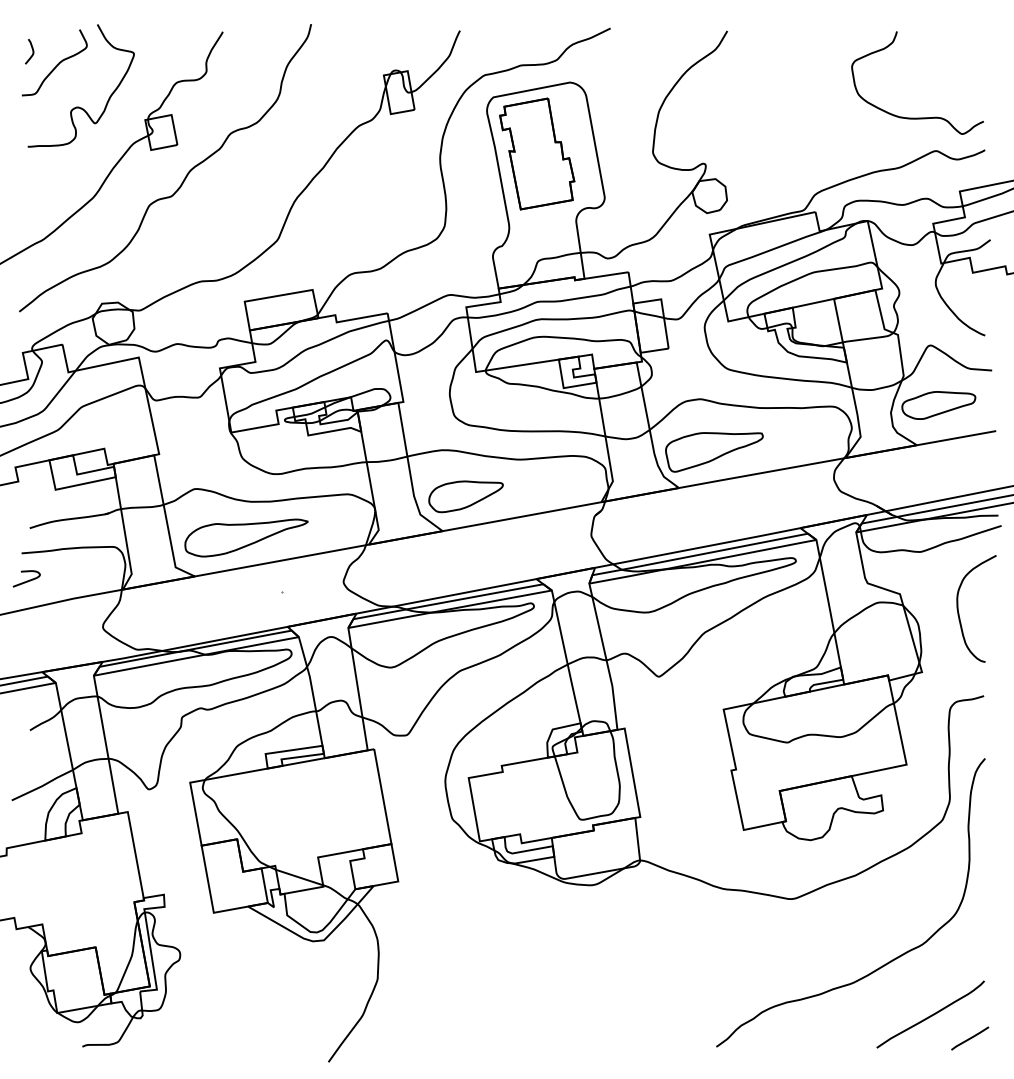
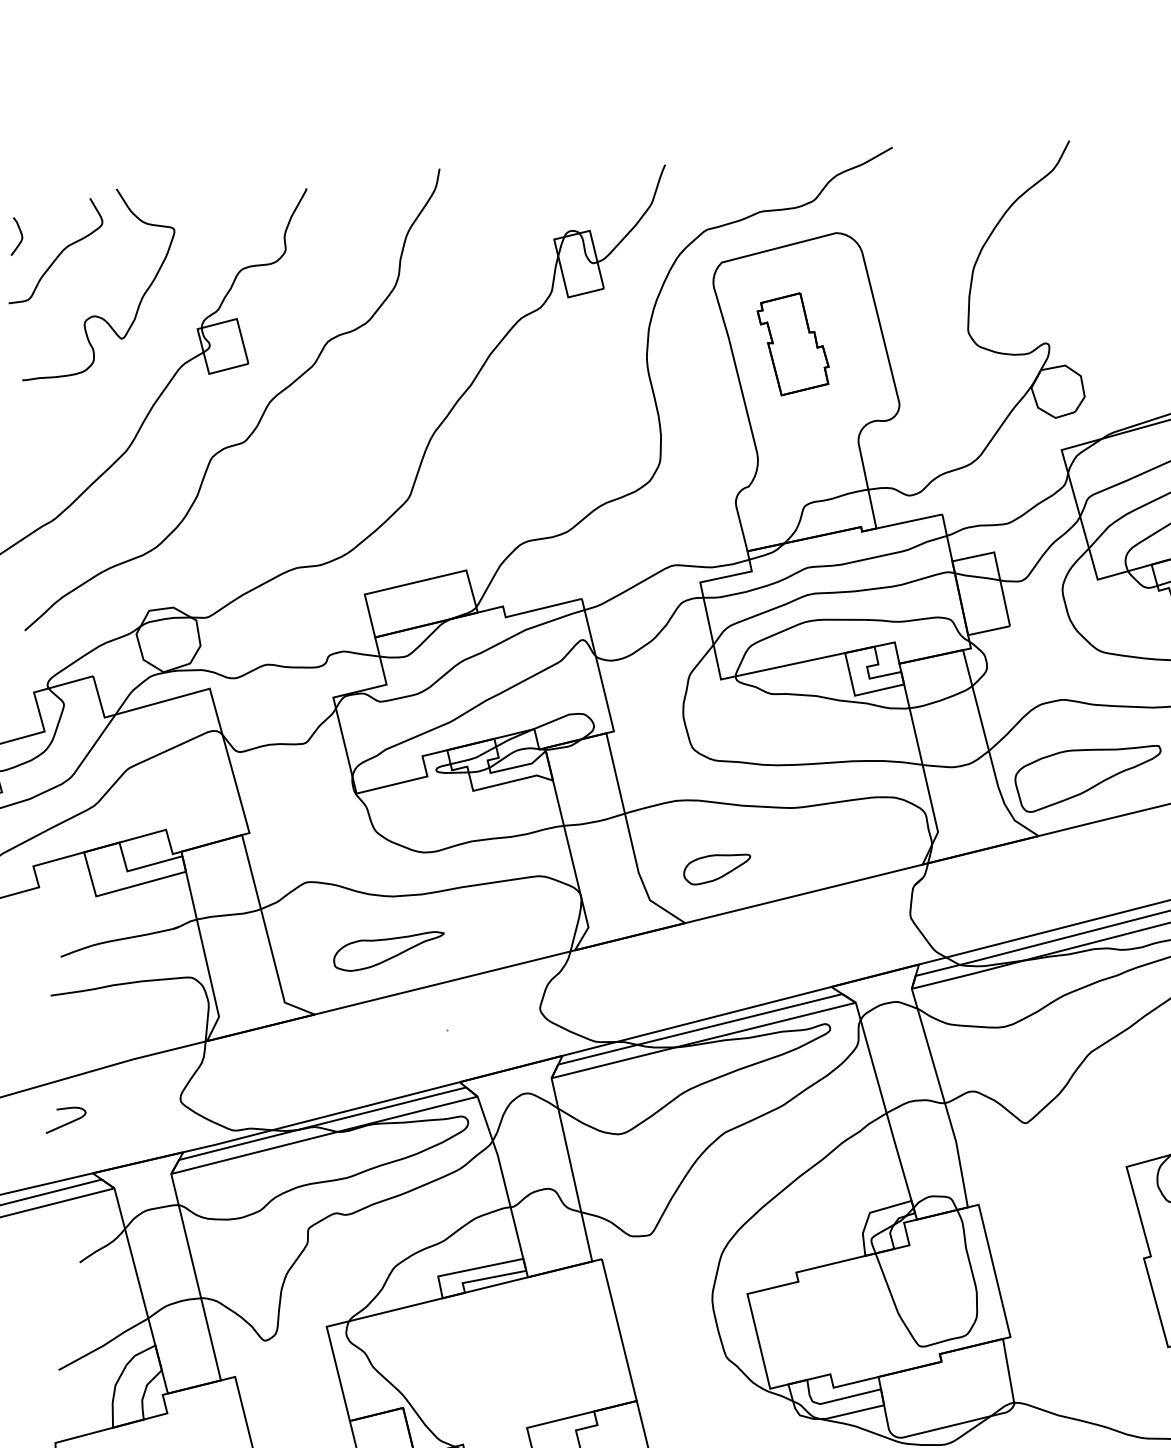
part: (537, 153) -> (793, 343), size x0.6
part: (465, 496) -> (716, 868), size x0.6
part: (246, 537) -> (389, 950), size x0.6
curve: (26, 580) -> (65, 1122), moved

